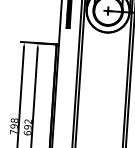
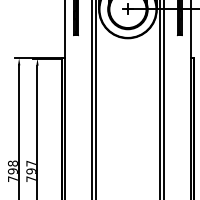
text: (27, 127) -> (30, 171), 692 -> 797

